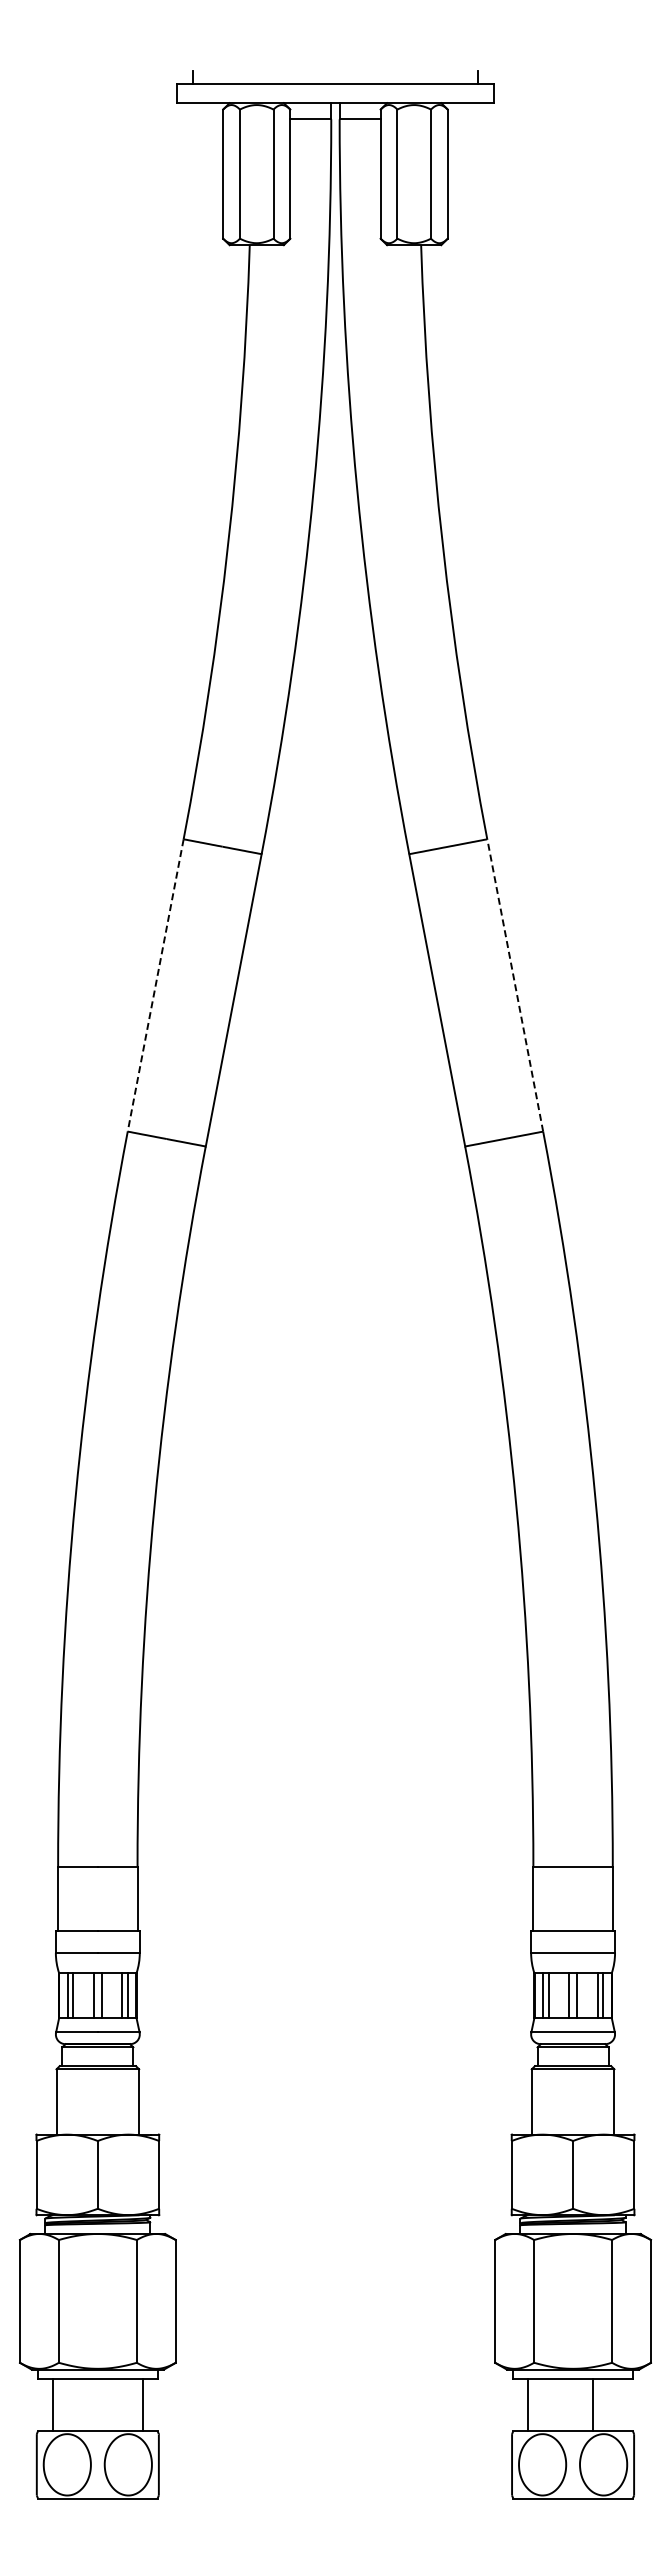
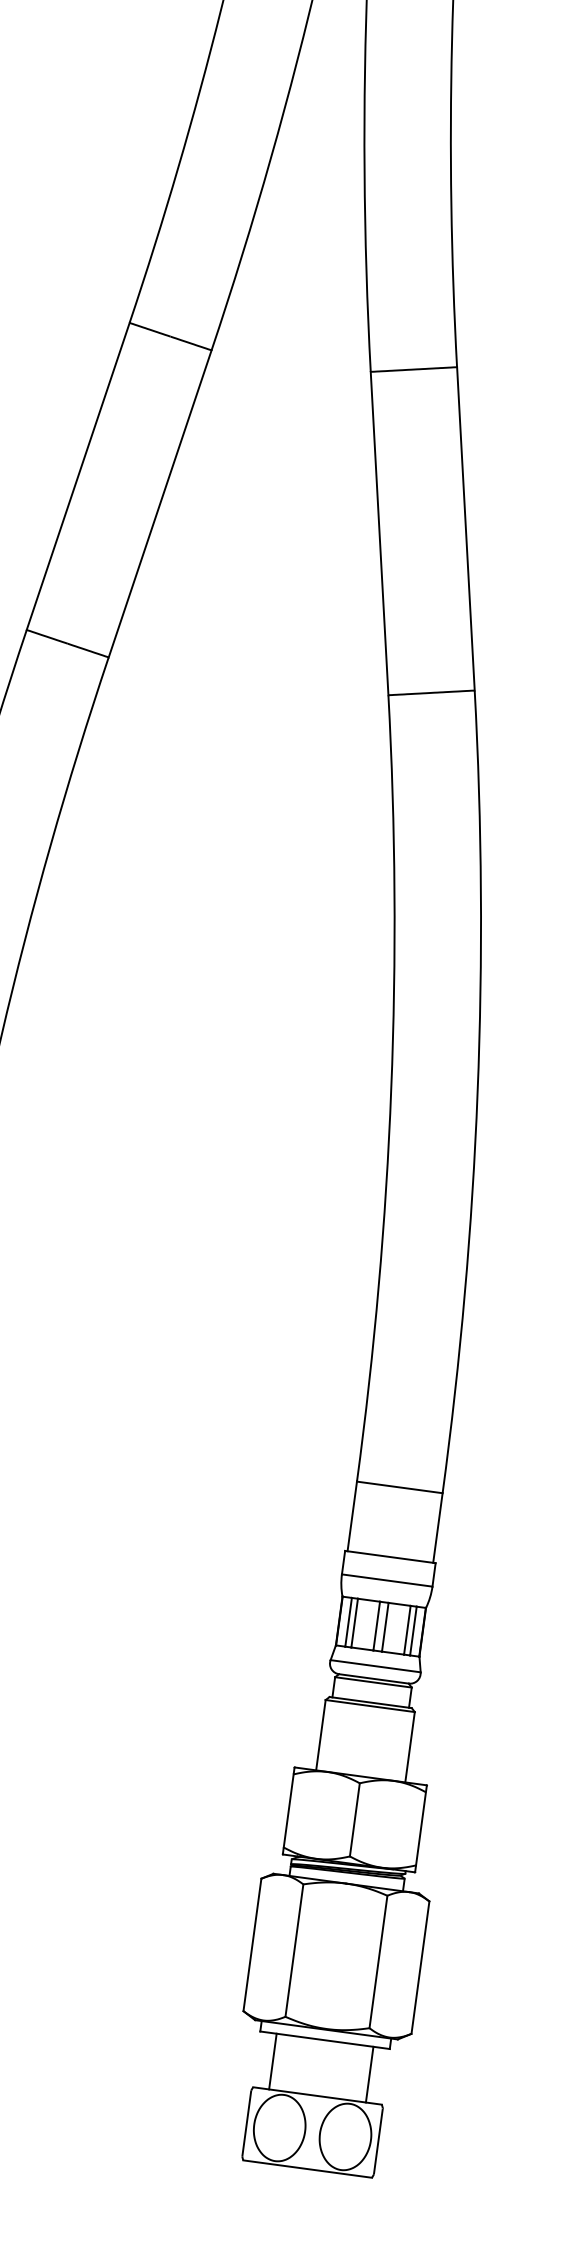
line: (155, 985) -> (77, 476), dashed -> solid
line: (515, 985) -> (466, 528), dashed -> solid
line: (592, 2404) -> (369, 2073), moved

